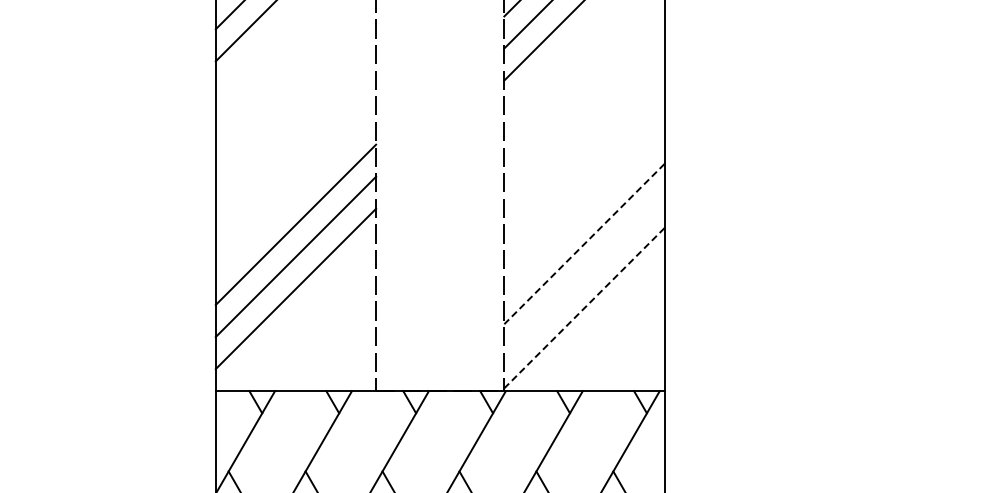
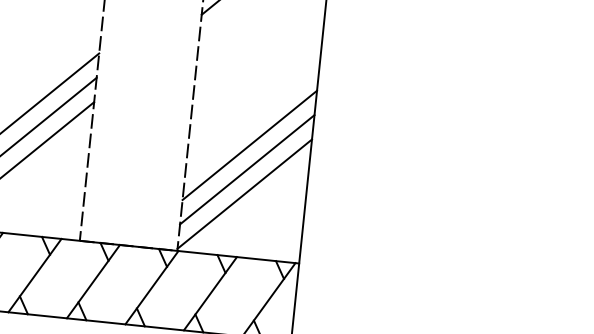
line: (584, 244) -> (249, 145), dashed -> solid
line: (584, 275) -> (247, 169), added
line: (584, 308) -> (244, 194), dashed -> solid

